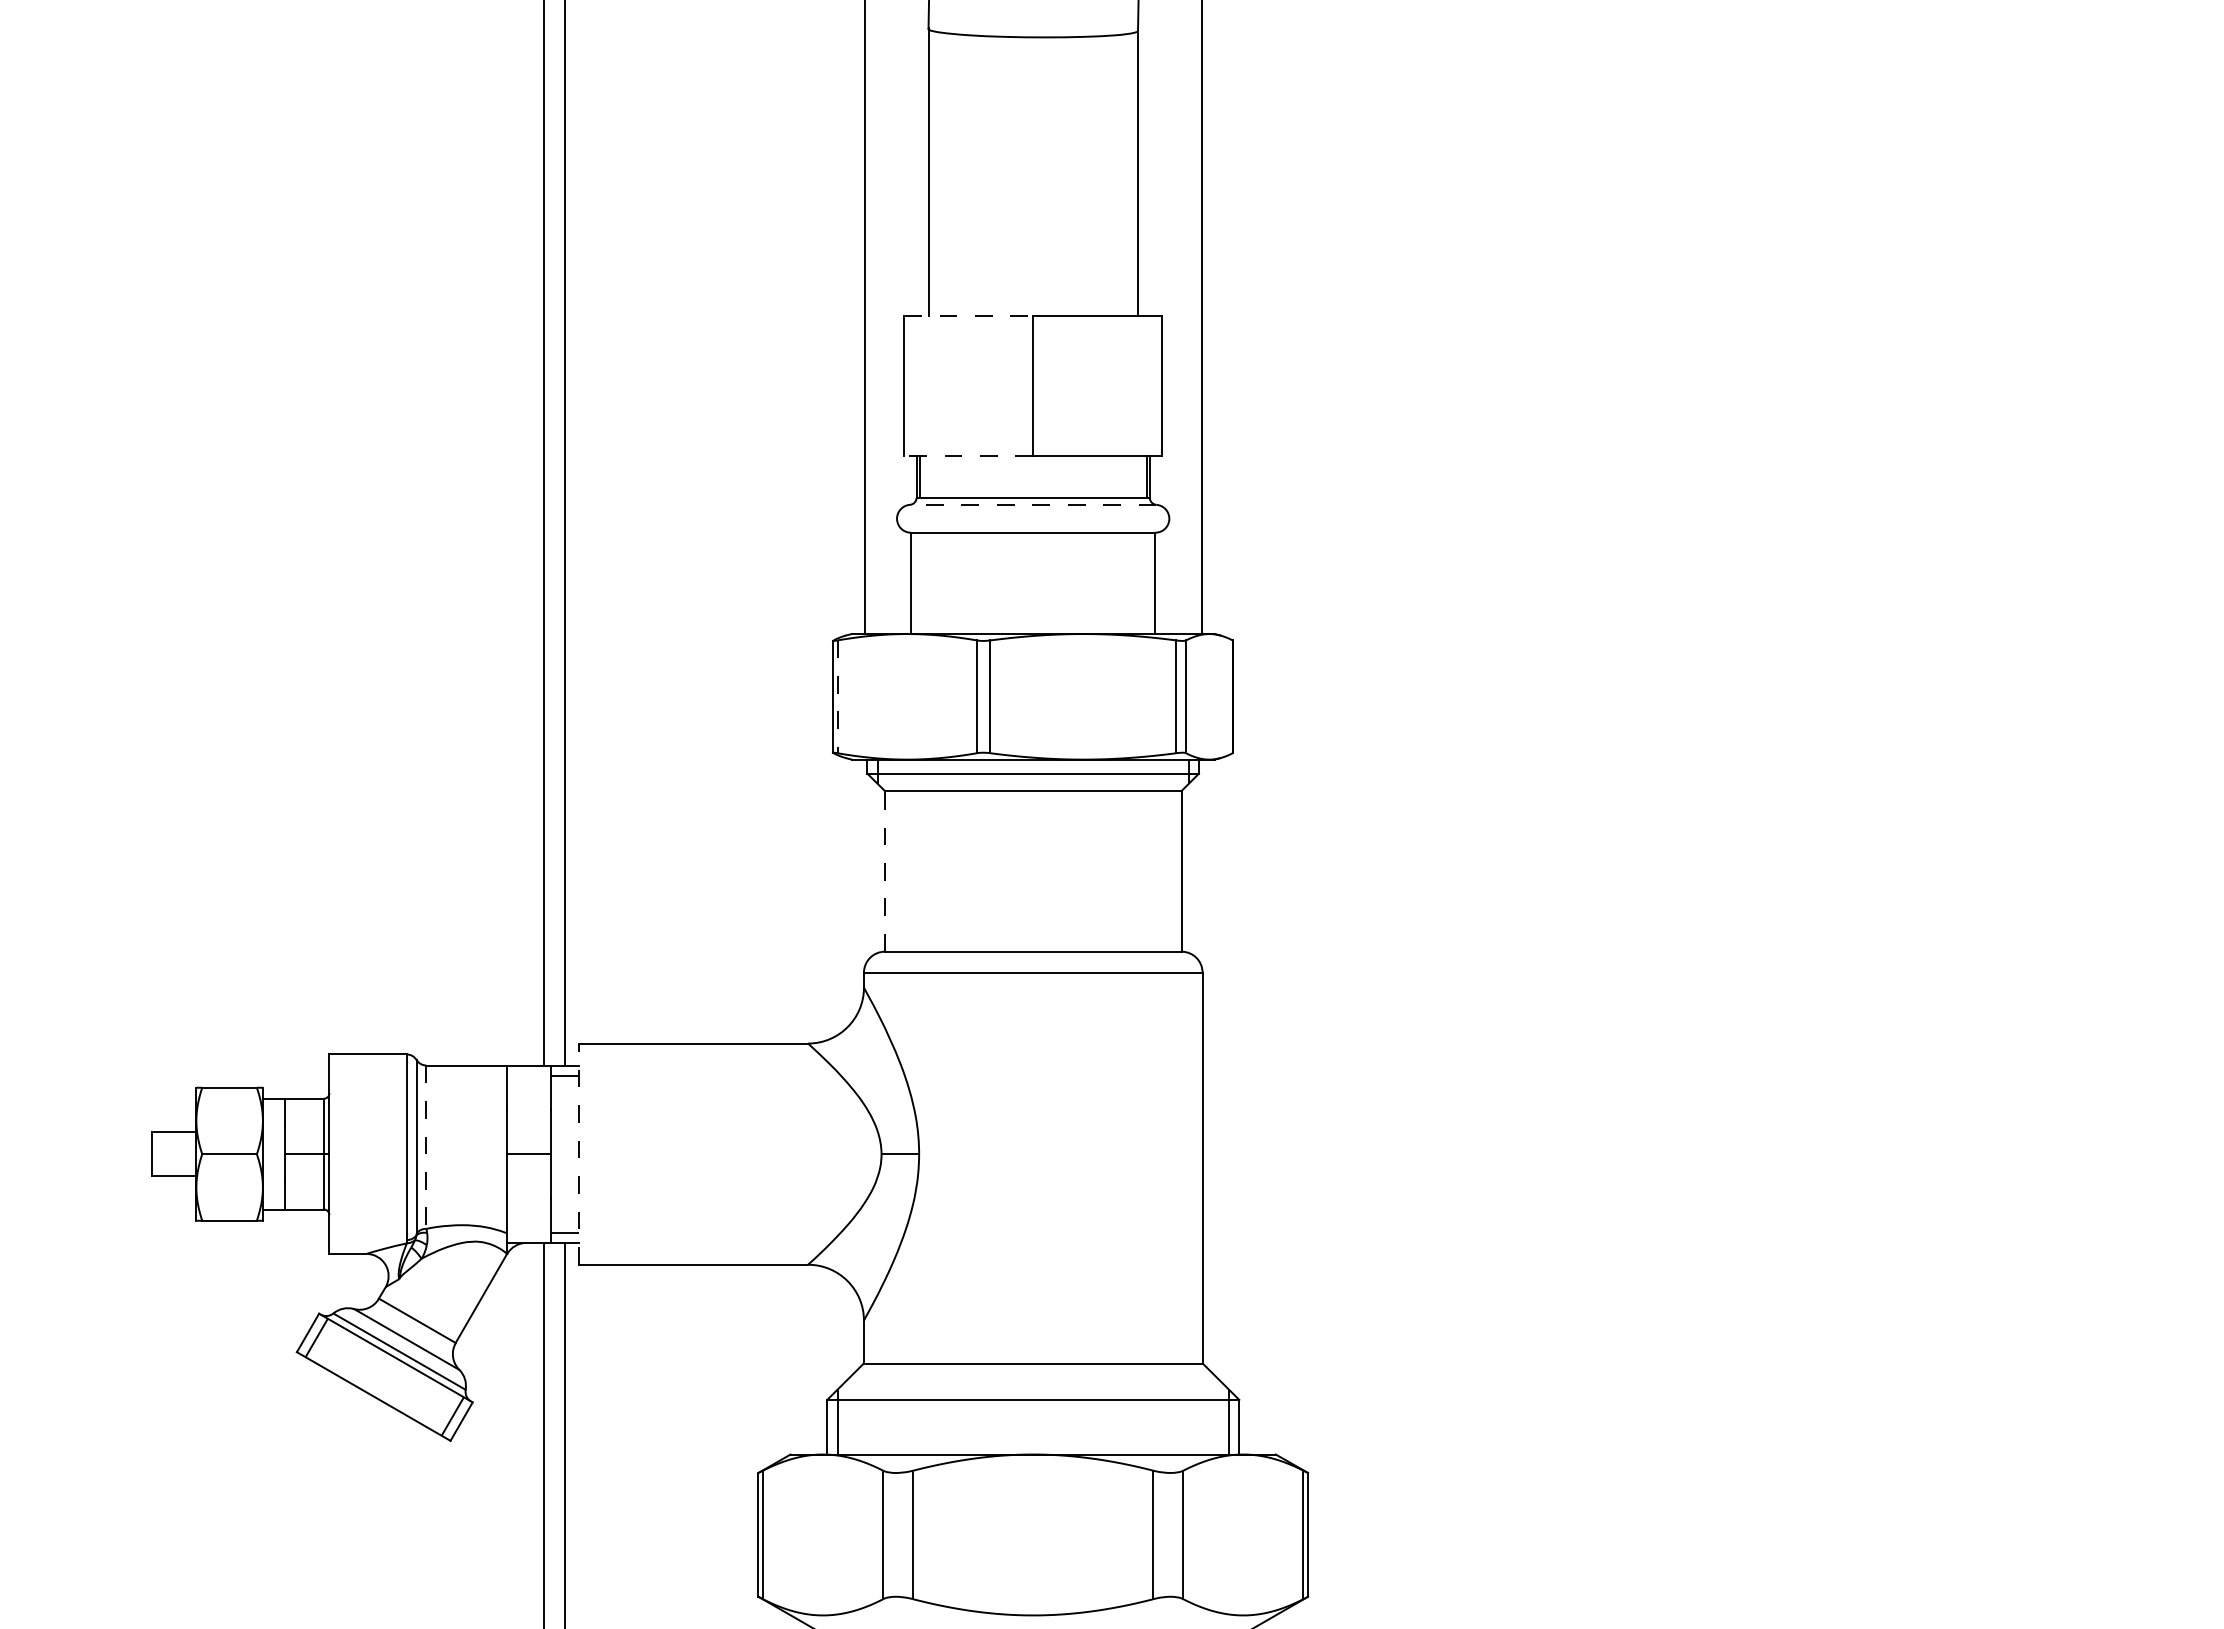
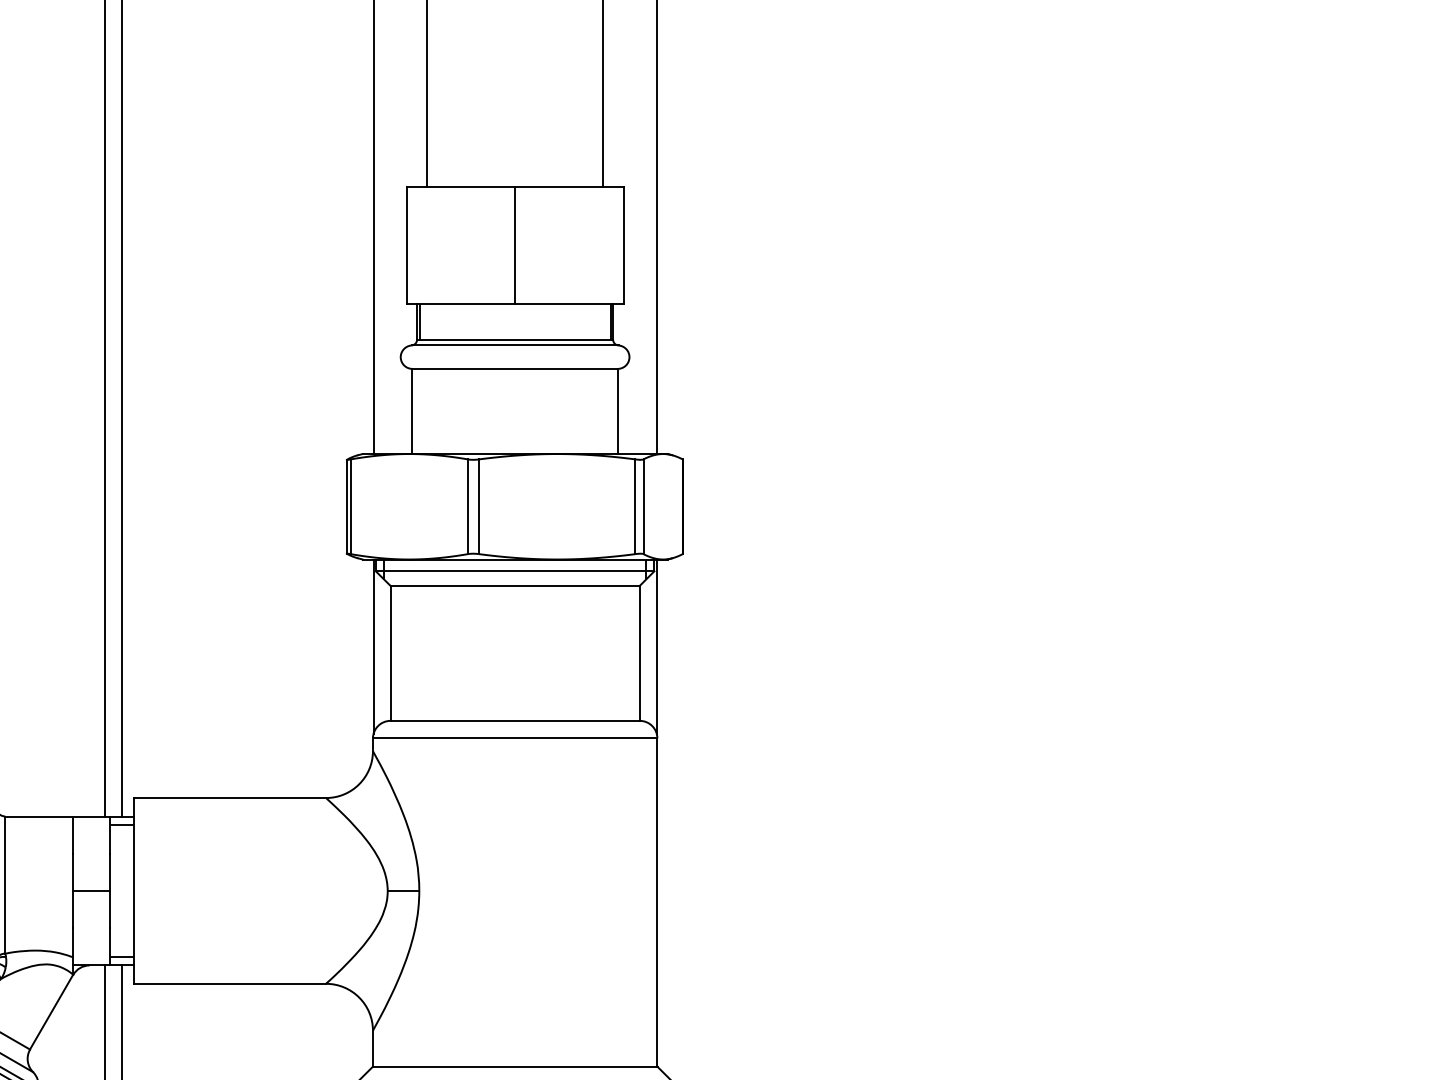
line: (968, 316) -> (460, 187), dashed -> solid
line: (968, 455) -> (460, 304), dashed -> solid
line: (1032, 504) -> (514, 345), dashed -> solid
line: (837, 697) -> (350, 507), dashed -> solid
line: (864, 863) -> (373, 646), added
line: (1201, 863) -> (656, 646), added
line: (884, 870) -> (390, 652), dashed -> solid
line: (426, 1147) -> (5, 885), dashed -> solid
line: (579, 1154) -> (134, 891), dashed -> solid

